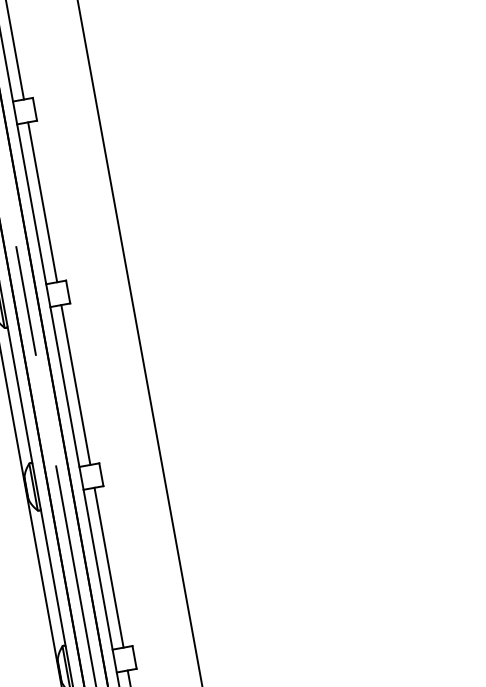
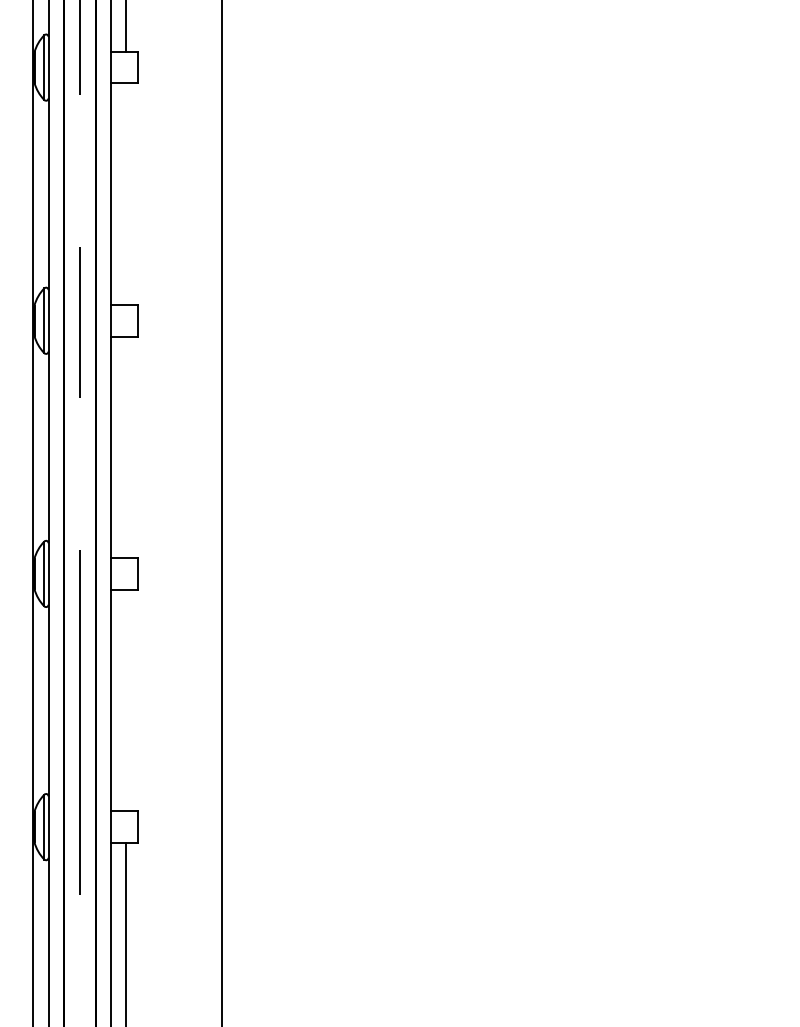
line: (42, 201) -> (125, 193), removed
line: (75, 385) -> (125, 447), removed
line: (108, 567) -> (125, 700), removed

